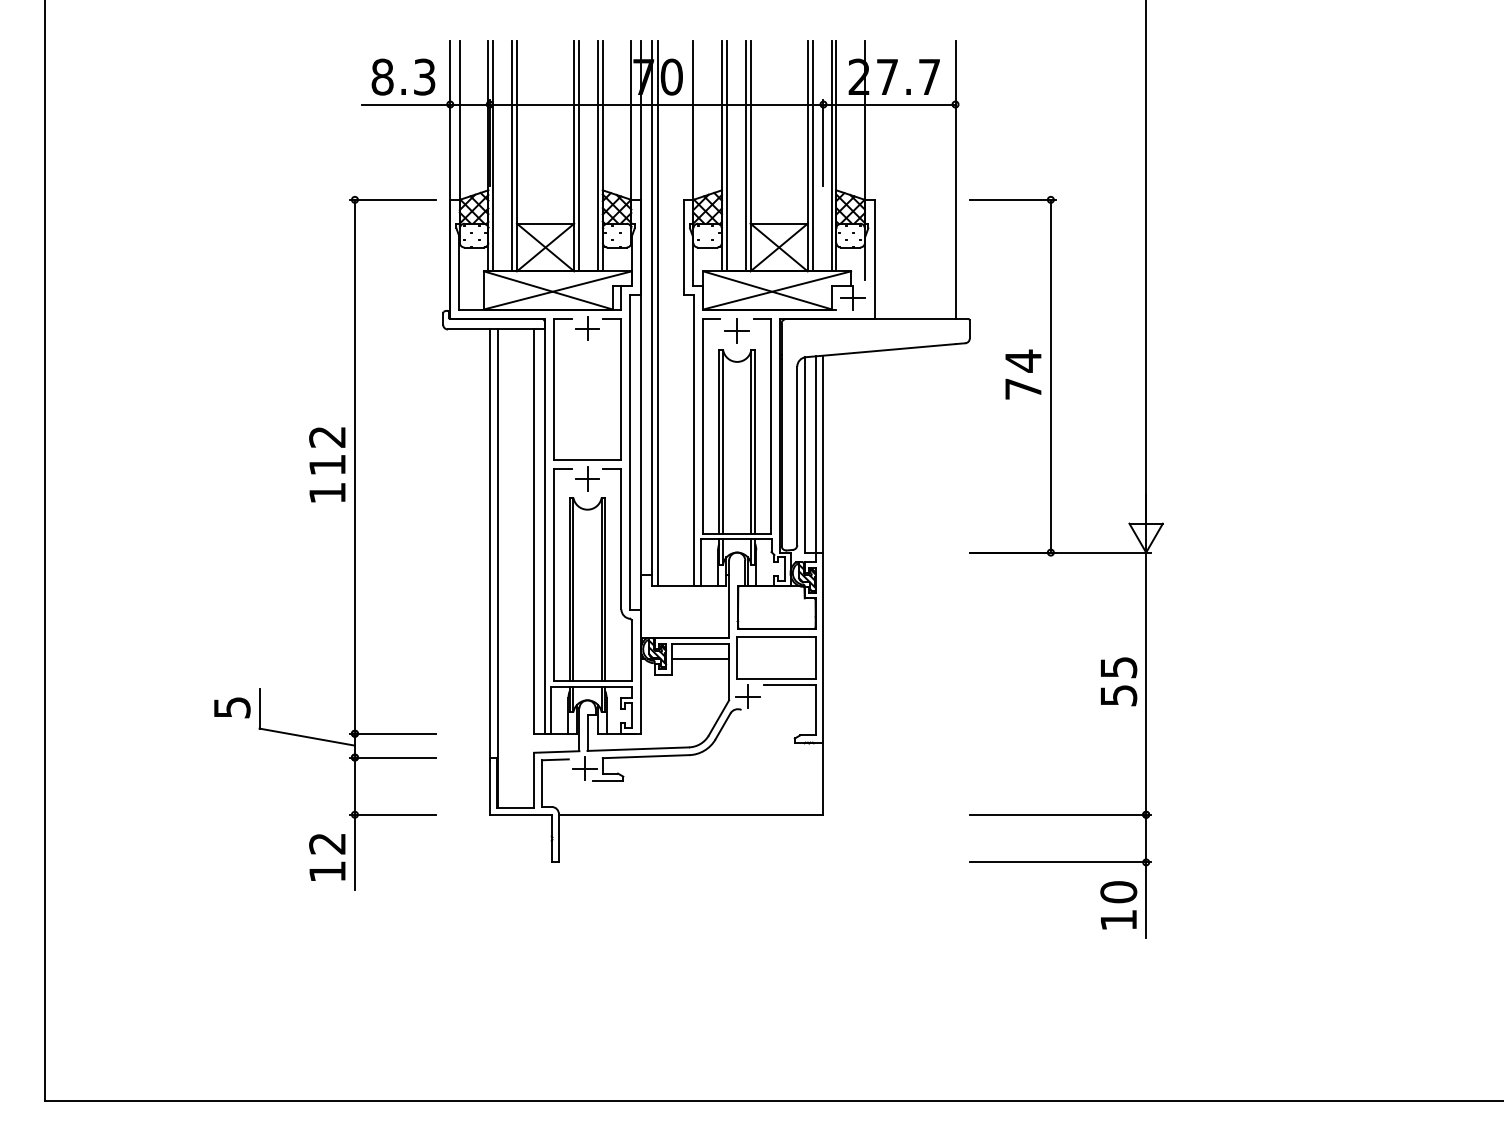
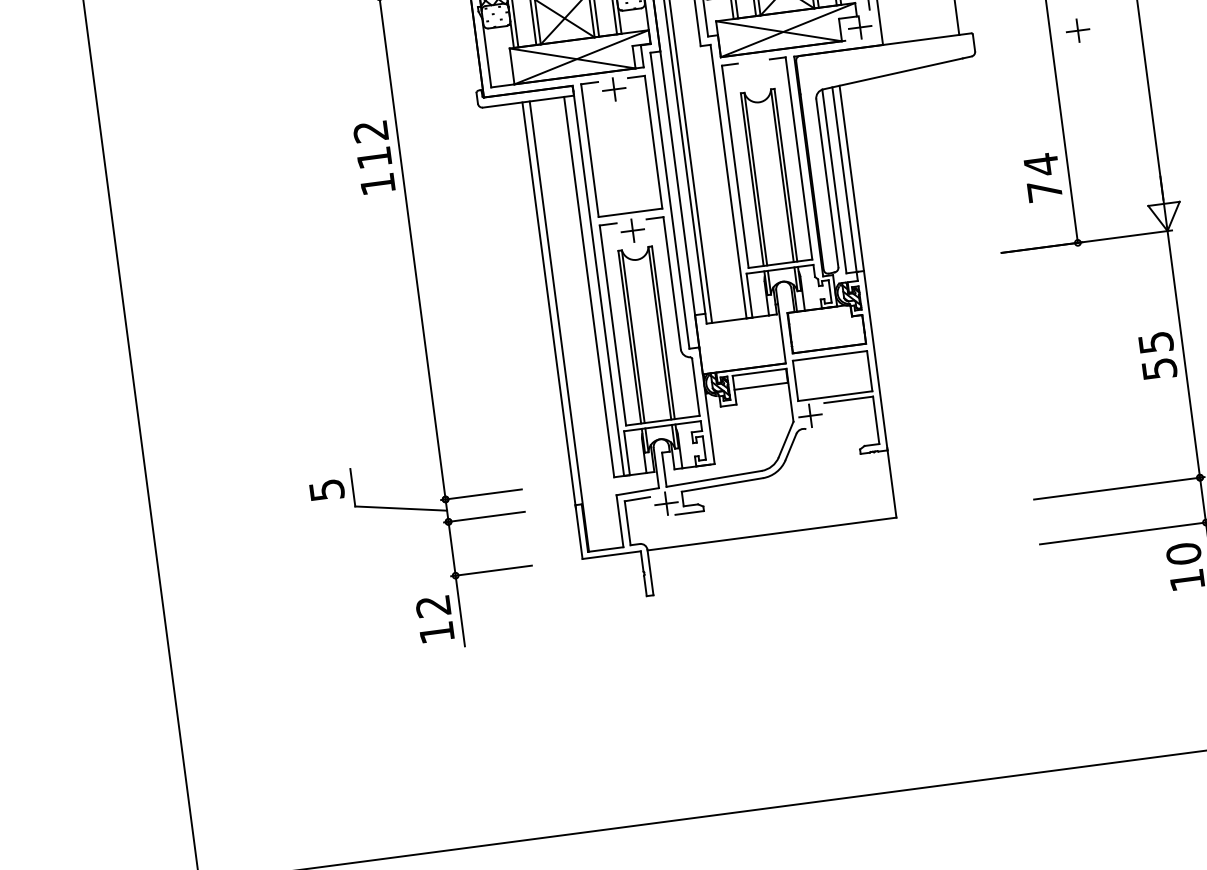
part: (736, 330) -> (1077, 30), moved
text: (1023, 374) -> (1043, 177), moved
text: (327, 464) -> (374, 157), moved

